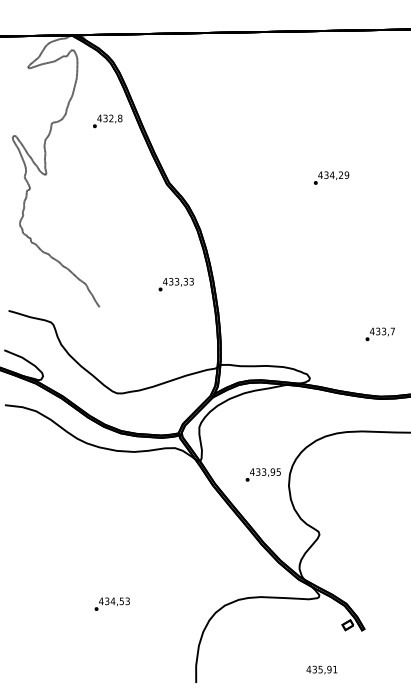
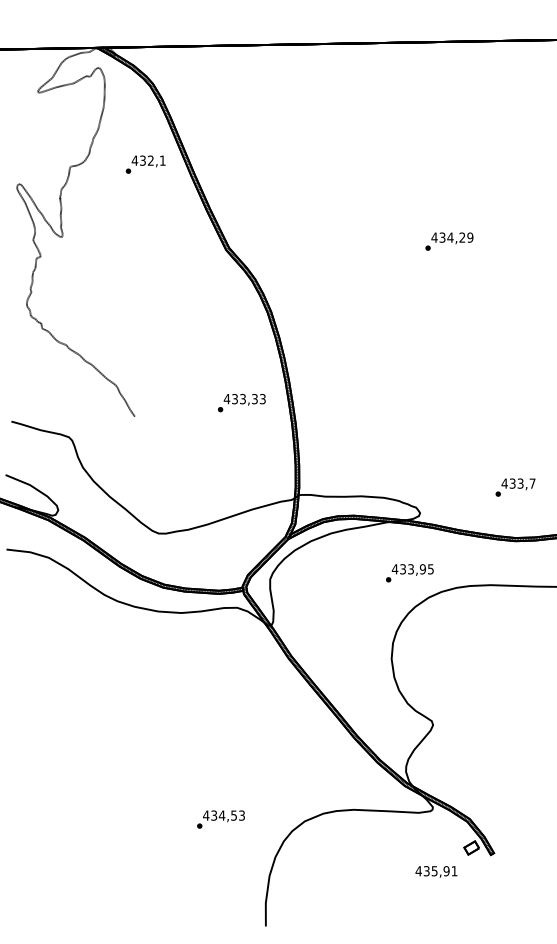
text: (119, 118) -> (162, 160), 432,8 -> 432,1
text: (176, 284) -> (241, 403), moved
text: (380, 334) -> (515, 487), moved
text: (263, 475) -> (409, 573), moved
text: (111, 604) -> (220, 819), moved
text: (321, 669) -> (436, 871), moved

